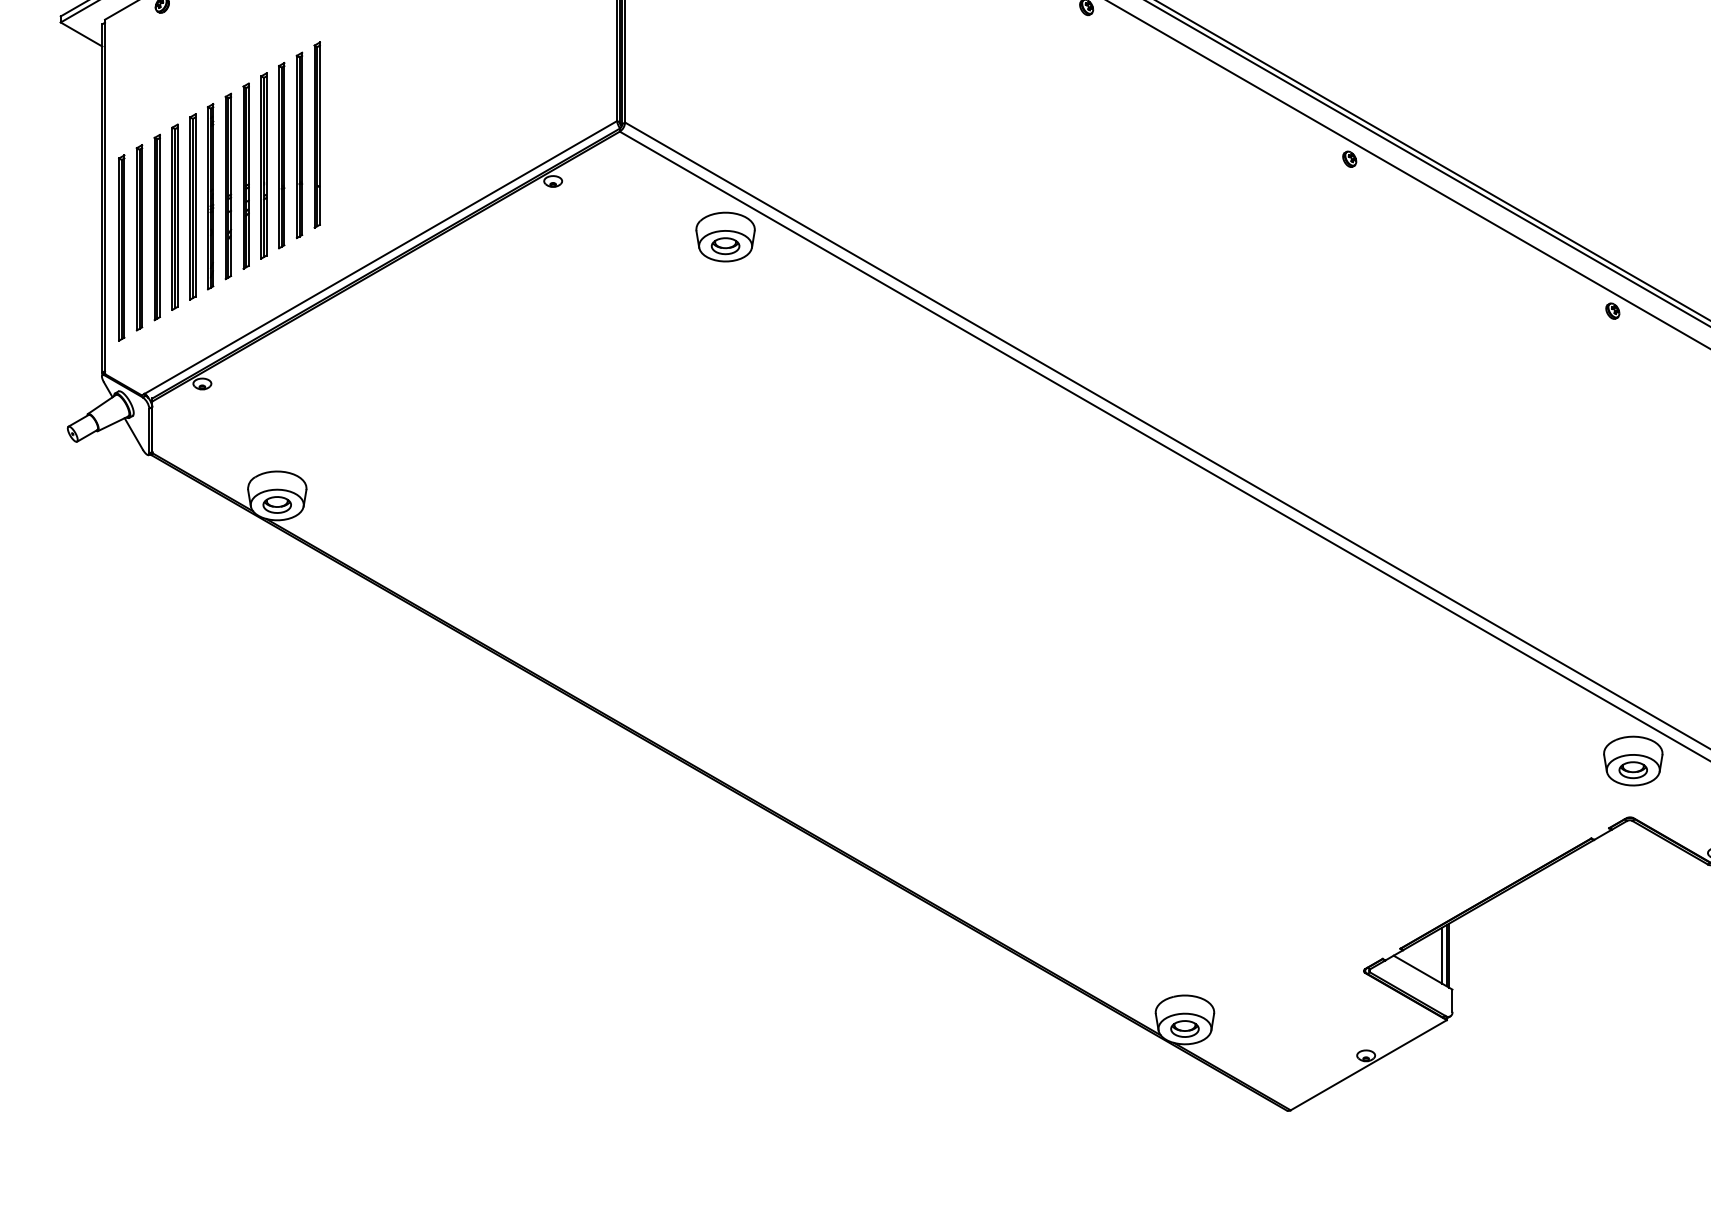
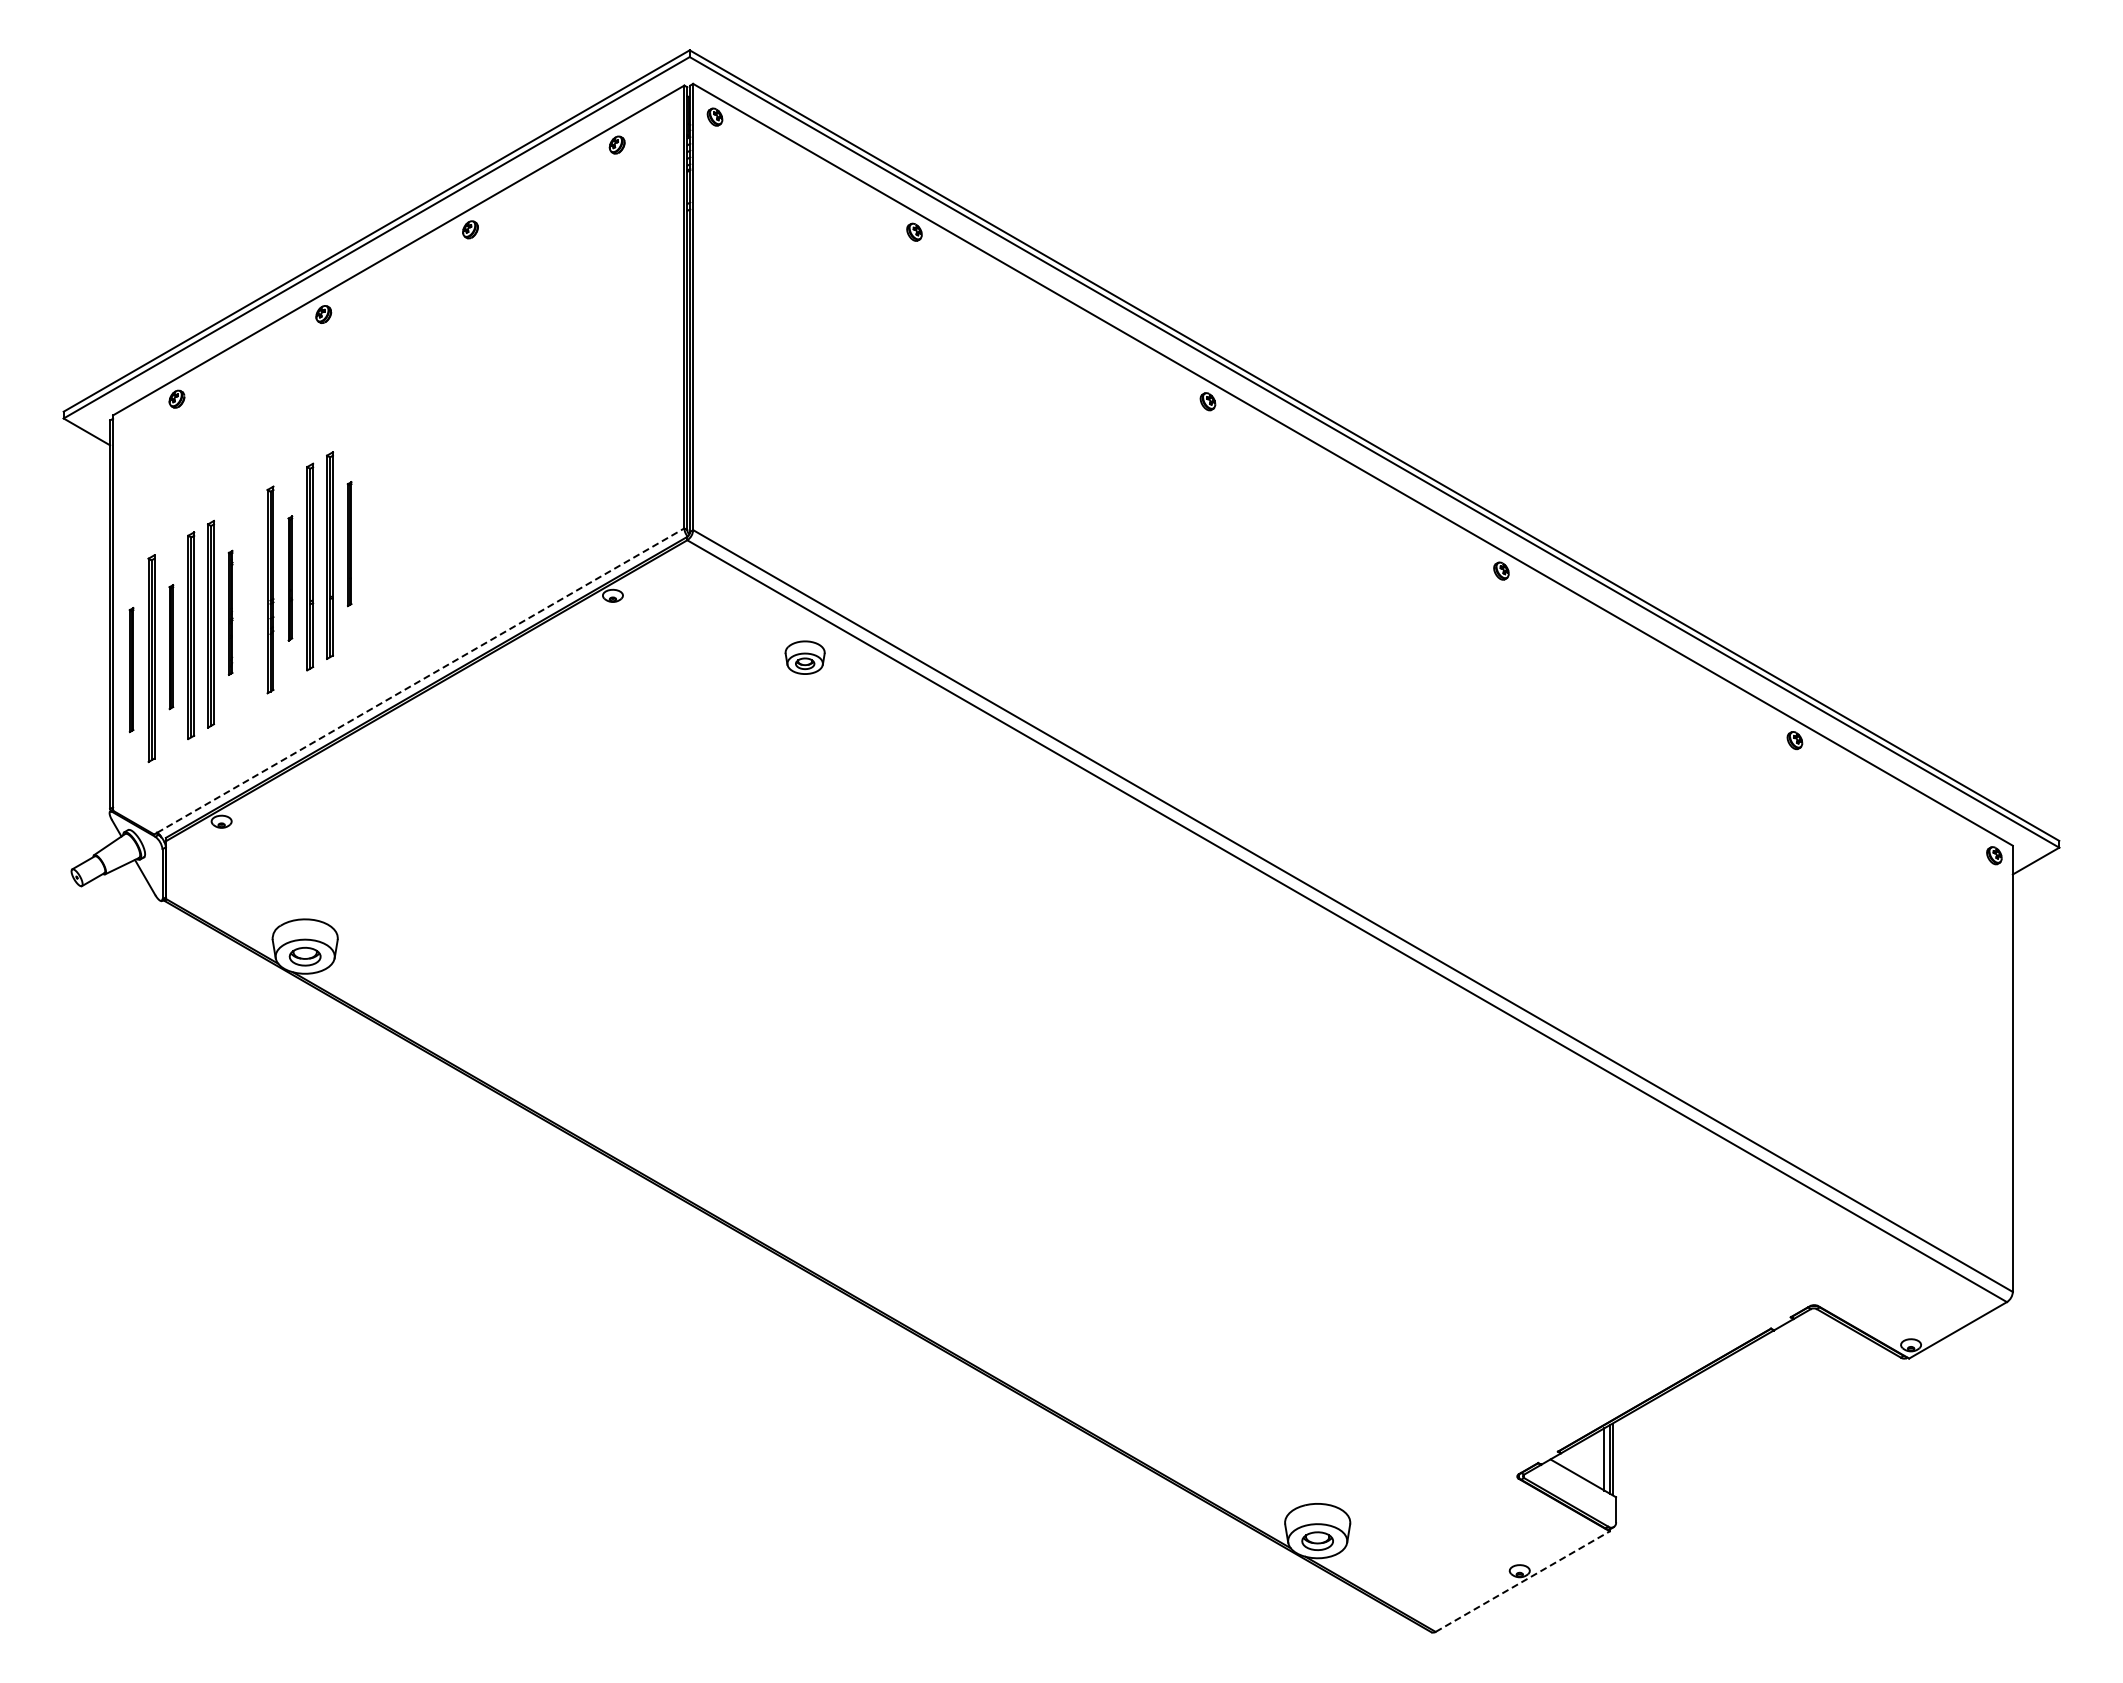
part: (316, 134) -> (349, 543), size x0.6
part: (264, 165) -> (290, 578), size x0.6
part: (228, 186) -> (250, 601), removed
part: (210, 196) -> (230, 612), size x0.6
part: (157, 226) -> (171, 646), size x0.6
part: (724, 236) -> (804, 657), size x0.6
part: (121, 247) -> (131, 669), size x0.6
line: (381, 257) -> (421, 680), solid -> dashed
part: (1633, 761) -> (1817, 1242), removed
line: (1368, 1065) -> (1522, 1581), solid -> dashed

